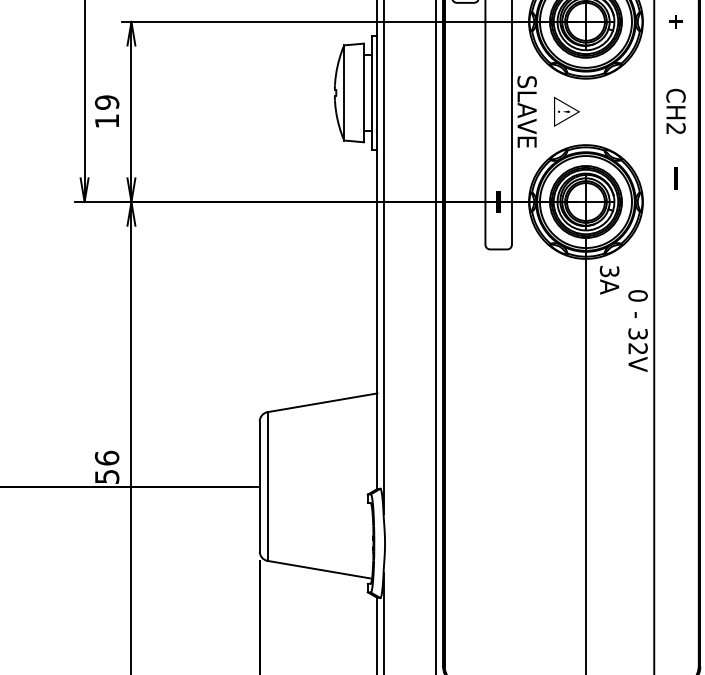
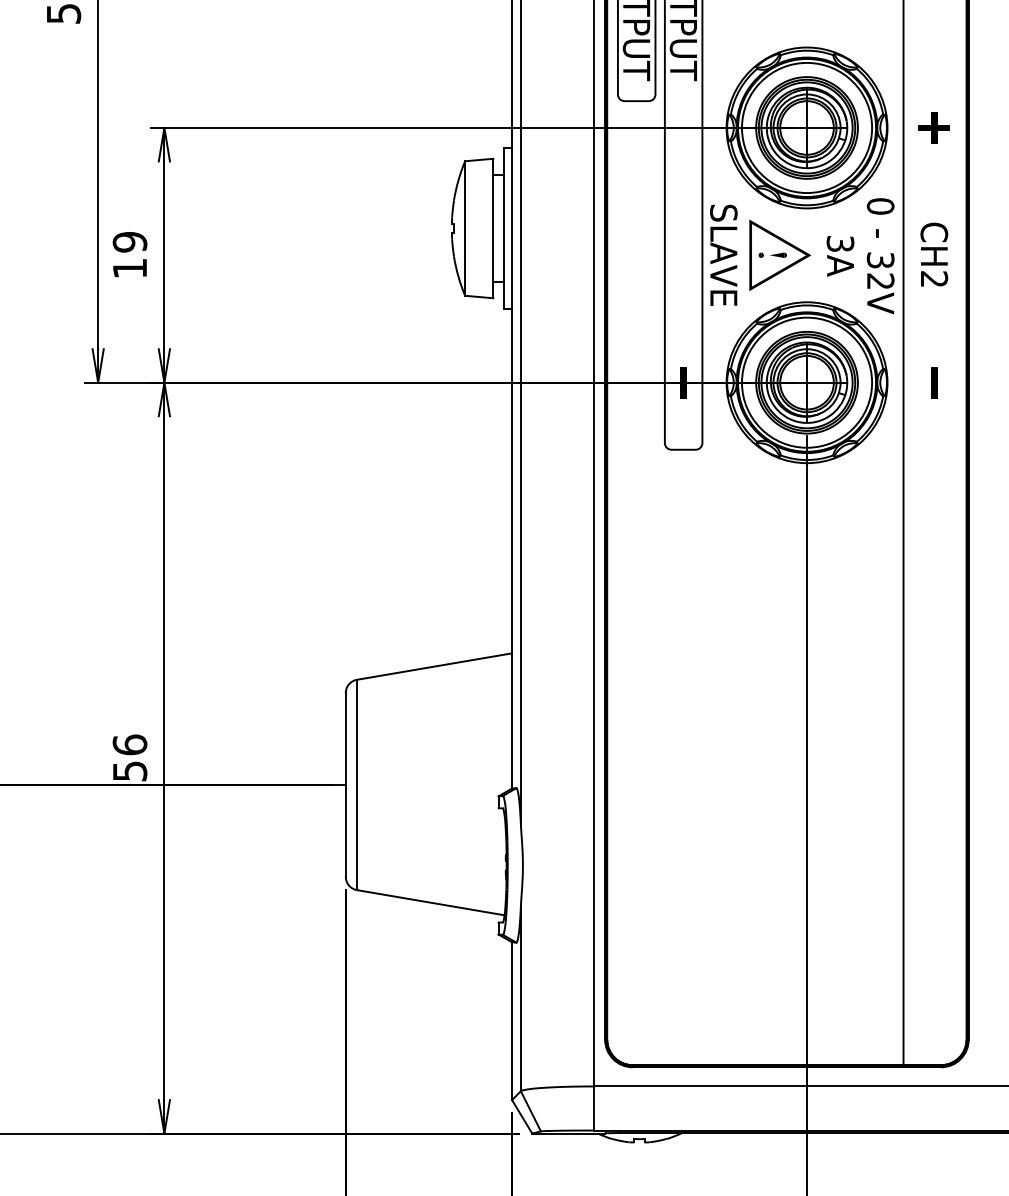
part: (675, 21) -> (933, 127), size x1.67
part: (567, 111) -> (780, 254), size x1.67
line: (676, 178) -> (934, 382), moved
text: (609, 280) -> (840, 256), moved
text: (637, 331) -> (880, 256), moved

